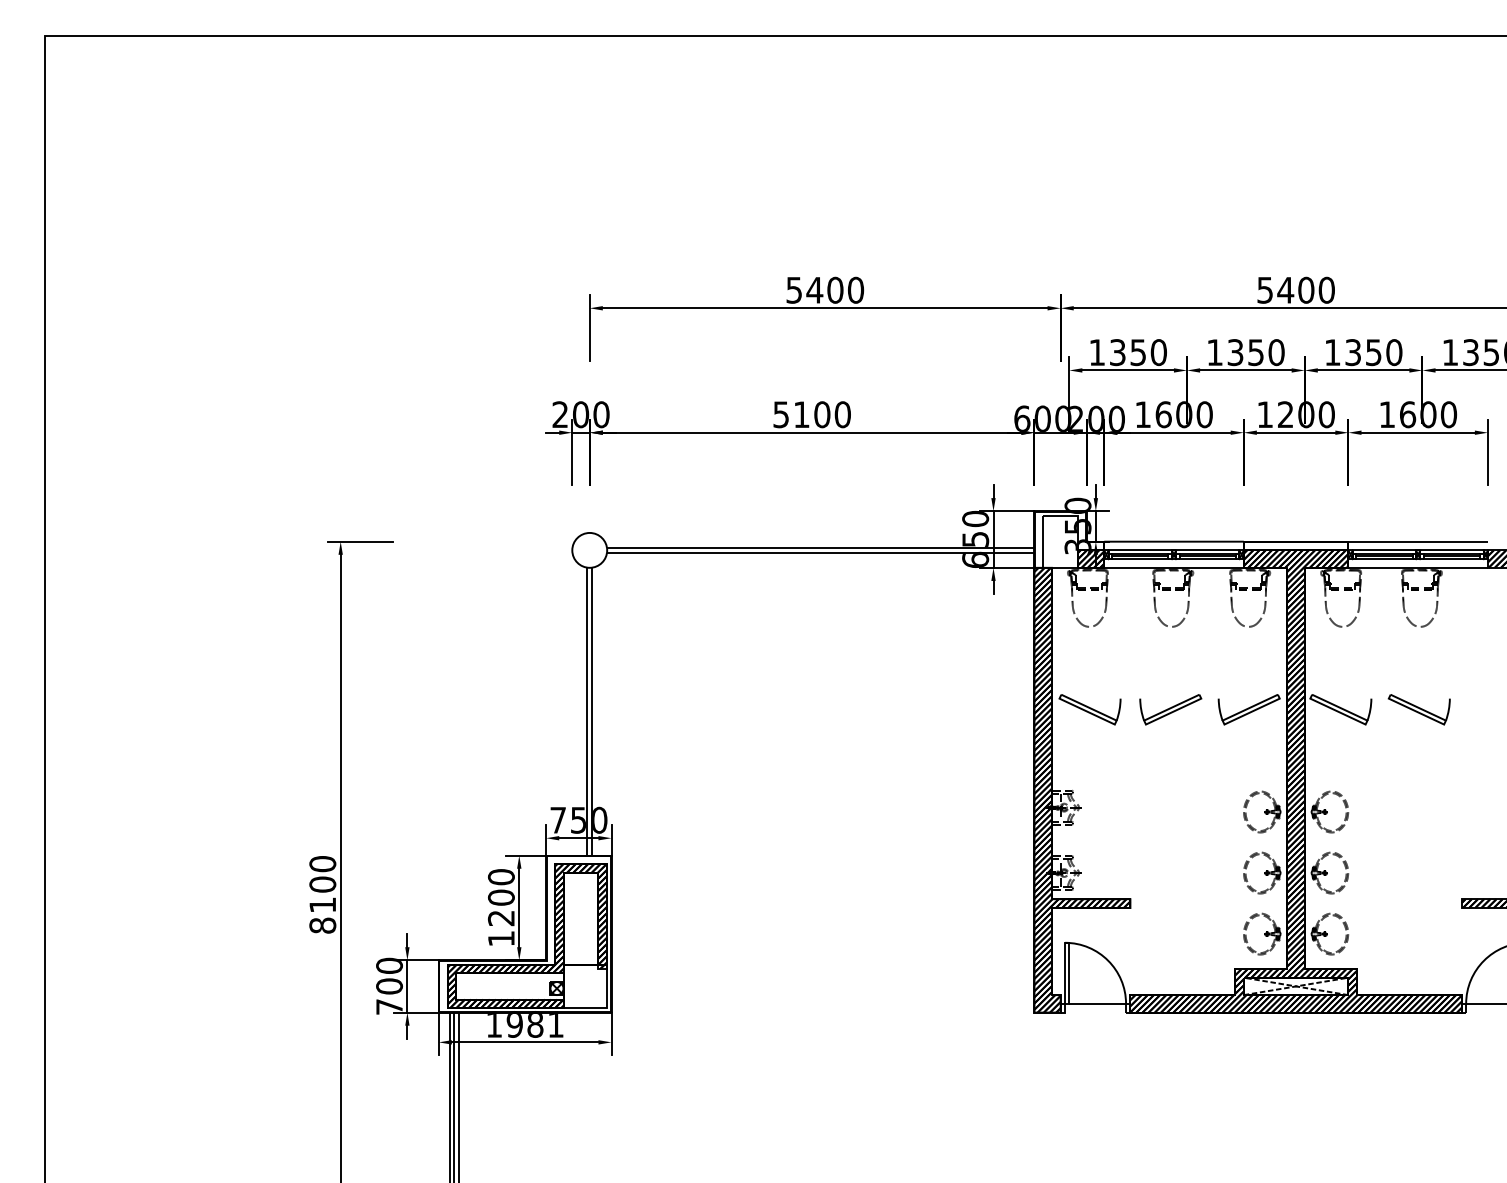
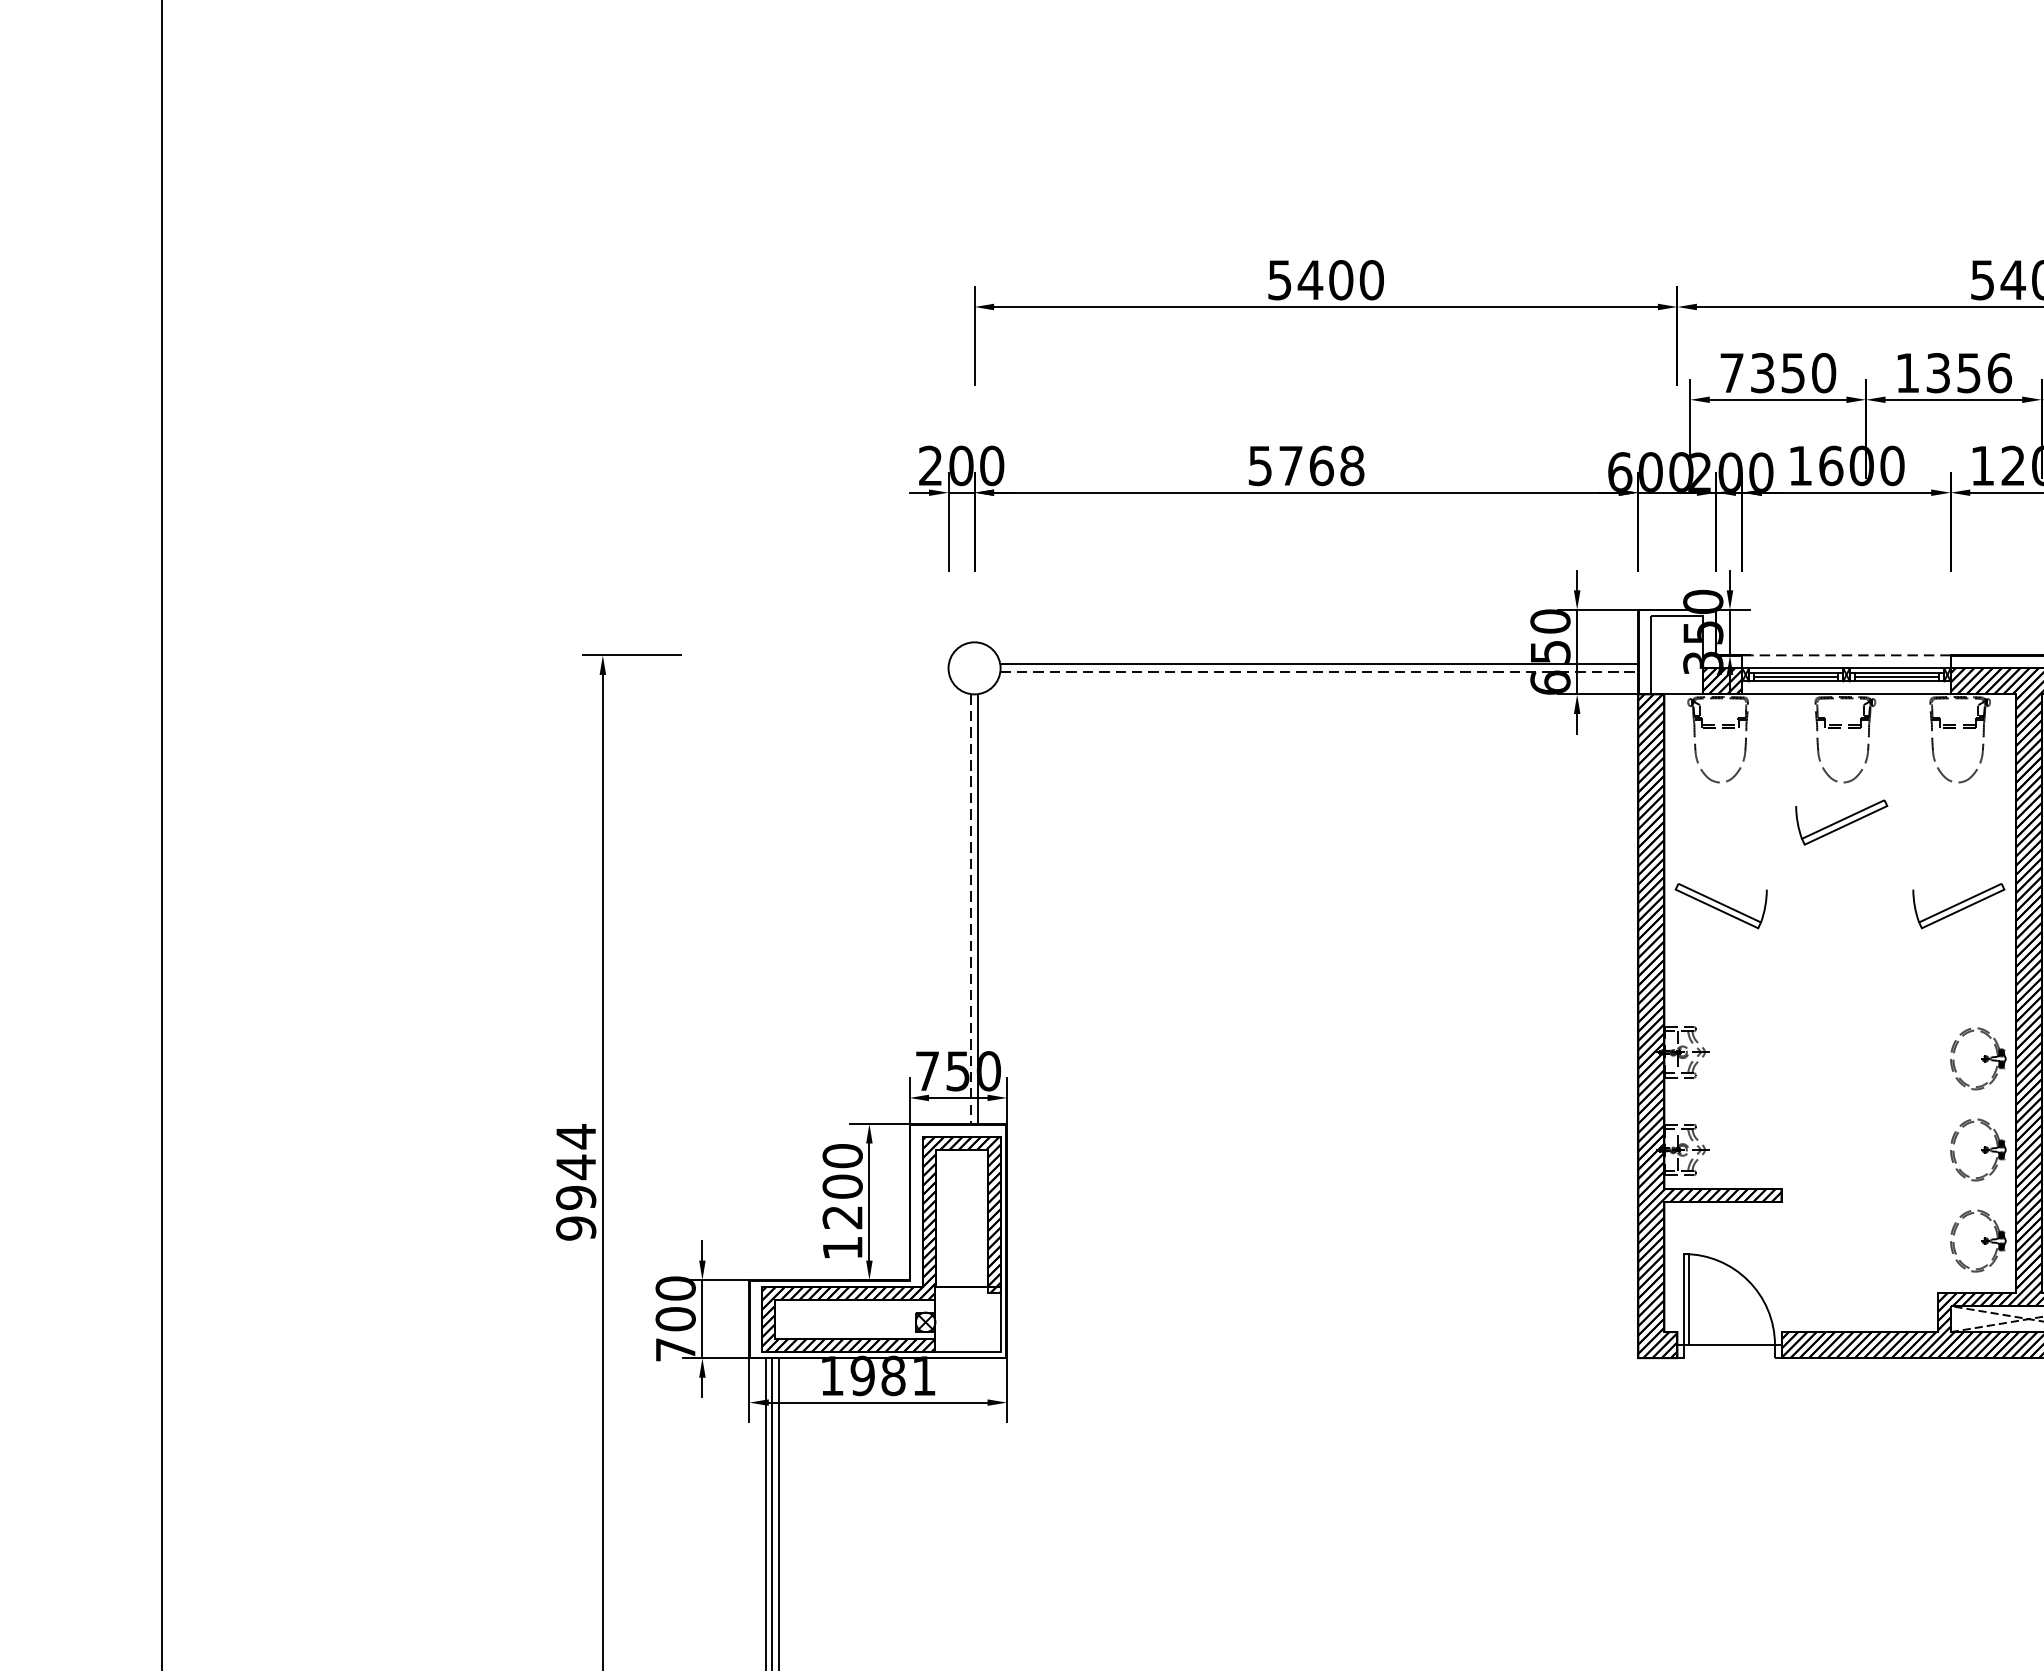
text: (1096, 352) -> (1730, 373), 1350 -> 7350
text: (1276, 352) -> (1999, 373), 1350 -> 1356
text: (822, 414) -> (1321, 465), 5100 -> 5768
line: (1174, 541) -> (1847, 655), solid -> dashed
line: (820, 553) -> (1318, 672), solid -> dashed
part: (1170, 709) -> (1841, 822), moved
line: (587, 711) -> (971, 908), solid -> dashed
text: (322, 894) -> (575, 1181), 8100 -> 9944

